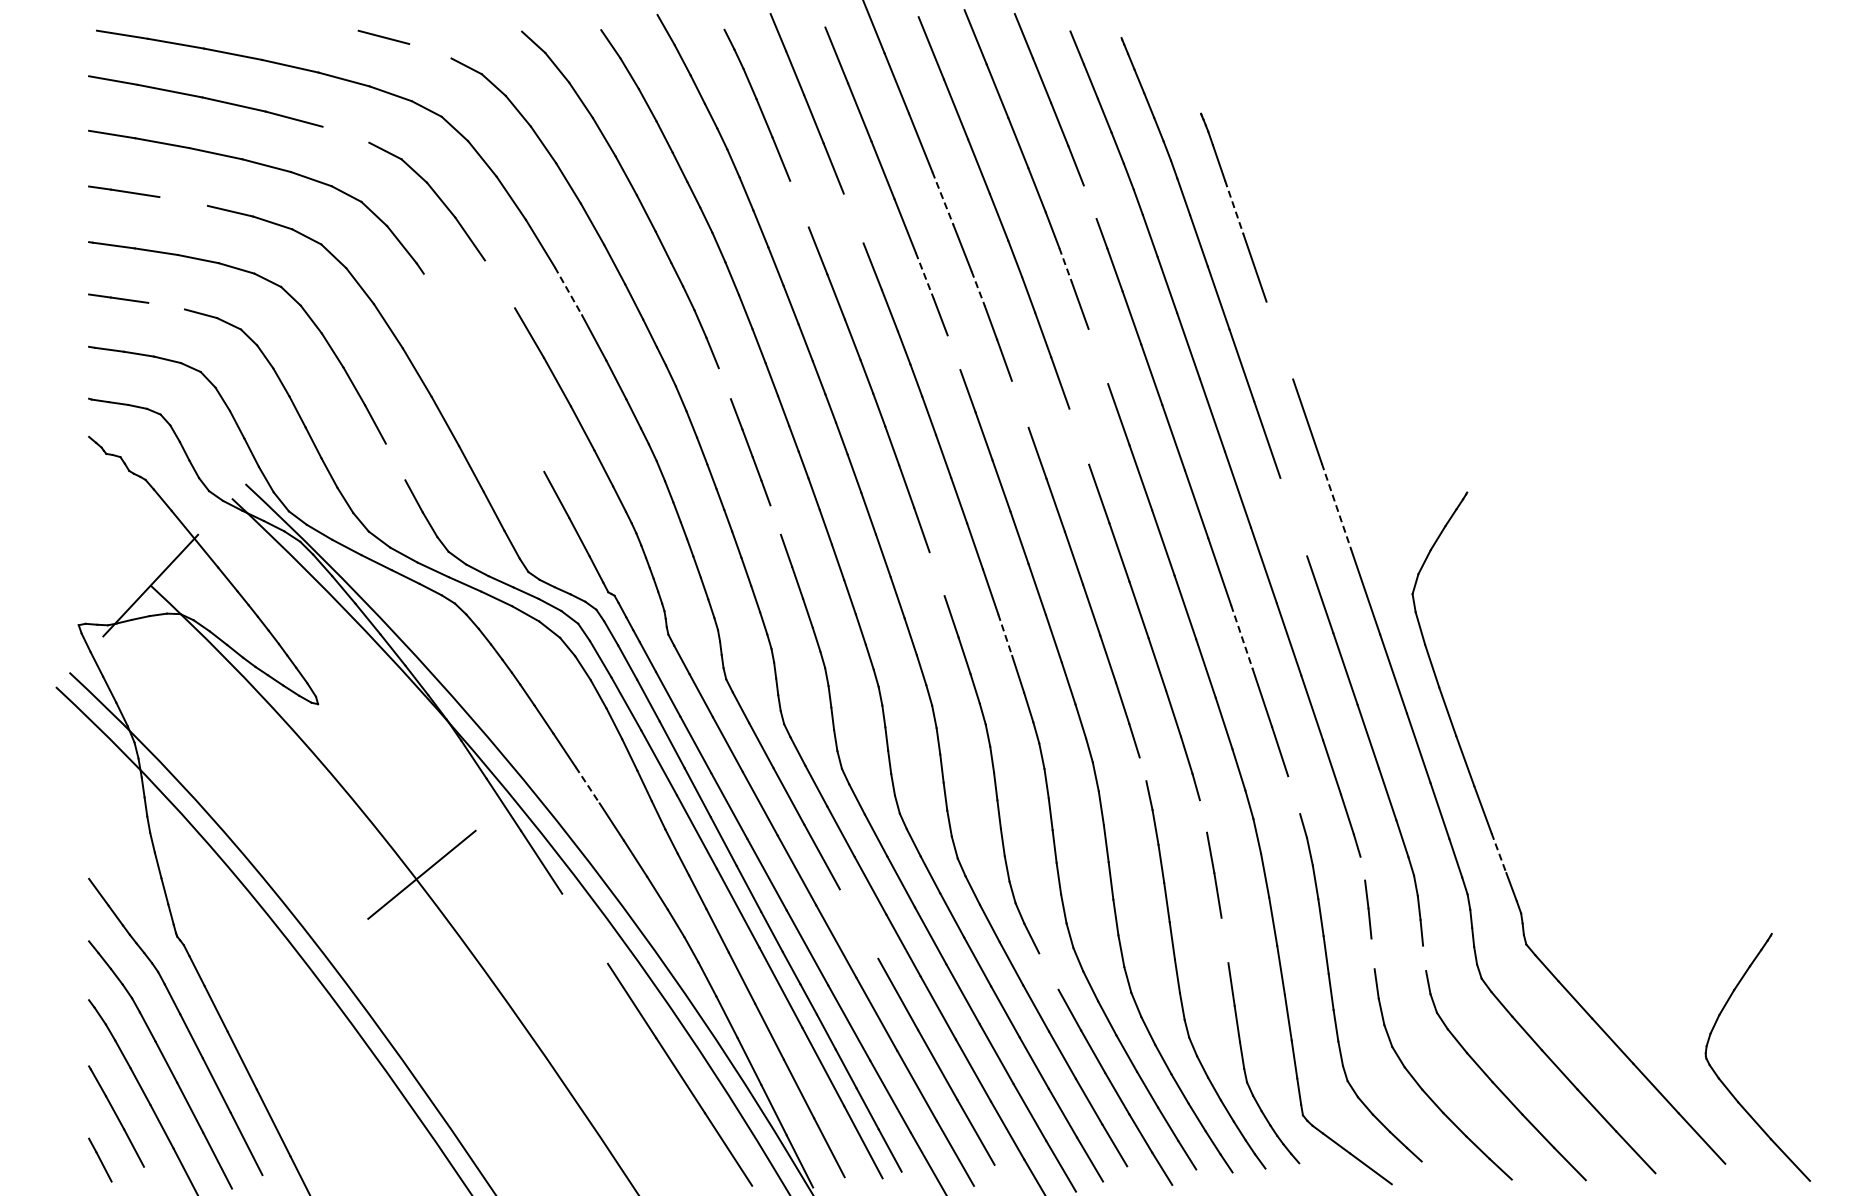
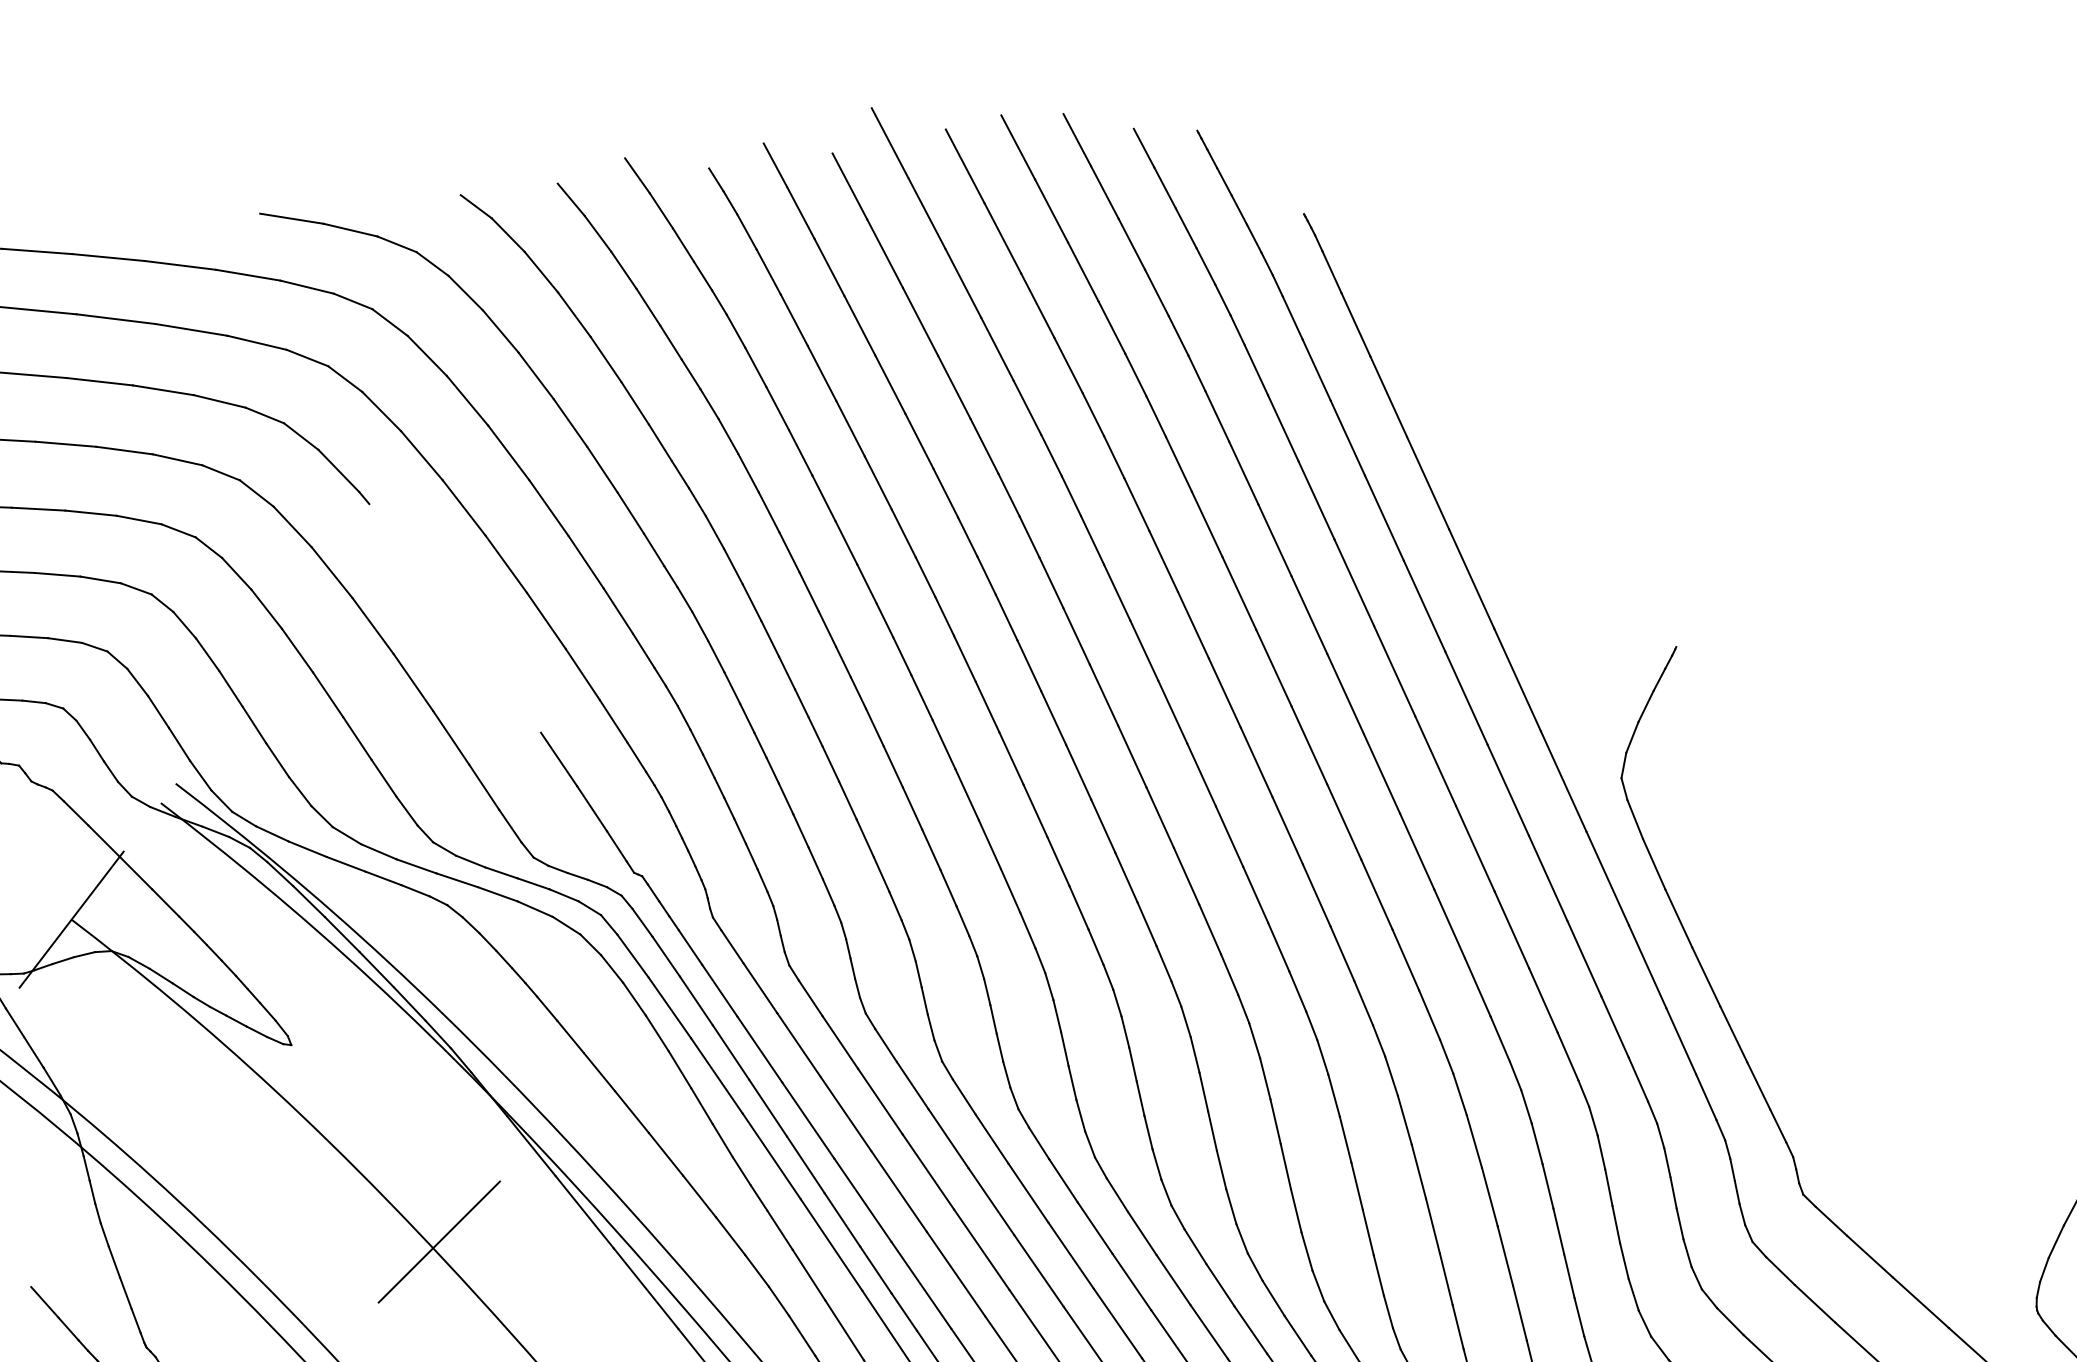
line: (430, 51) -> (350, 230), added
line: (345, 134) -> (256, 342), added
line: (943, 198) -> (998, 349), dashed -> solid
line: (183, 201) -> (65, 444), added
line: (1089, 201) -> (1177, 335), added
line: (799, 203) -> (821, 372), added
line: (1234, 207) -> (1356, 325), dashed -> solid
line: (853, 218) -> (890, 384), added
line: (1065, 265) -> (1155, 416), dashed -> solid
line: (924, 275) -> (984, 445), dashed -> solid
line: (499, 284) -> (463, 508), added
line: (978, 288) -> (1051, 455), dashed -> solid
line: (568, 291) -> (549, 508), dashed -> solid
line: (166, 305) -> (57, 573), added
line: (1279, 340) -> (1427, 482), added
line: (953, 352) -> (1028, 536), added
line: (1098, 356) -> (1207, 524), added
line: (724, 383) -> (751, 602), added
line: (1019, 403) -> (1116, 591), added
line: (1079, 436) -> (1193, 624), added
line: (395, 461) -> (357, 737), added
line: (1336, 506) -> (1517, 679), dashed -> solid
line: (1293, 516) -> (1465, 697), added
line: (775, 519) -> (830, 763), added
line: (936, 574) -> (1034, 811), added
line: (1005, 635) -> (1126, 878), dashed -> solid
line: (1241, 637) -> (1416, 852), dashed -> solid
line: (1142, 769) -> (1311, 1026), added
line: (587, 785) -> (631, 1112), dashed -> solid
line: (1294, 795) -> (1500, 1039), added
line: (1203, 816) -> (1391, 1076), added
line: (1499, 853) -> (1759, 1086), dashed -> solid
line: (1362, 868) -> (1593, 1121), added
line: (858, 923) -> (981, 1249), added
line: (584, 928) -> (645, 1288), added
line: (1224, 940) -> (1432, 1226), added
line: (1372, 953) -> (1615, 1224), added
line: (1424, 958) -> (1679, 1224), added
line: (1048, 971) -> (1220, 1285), added

